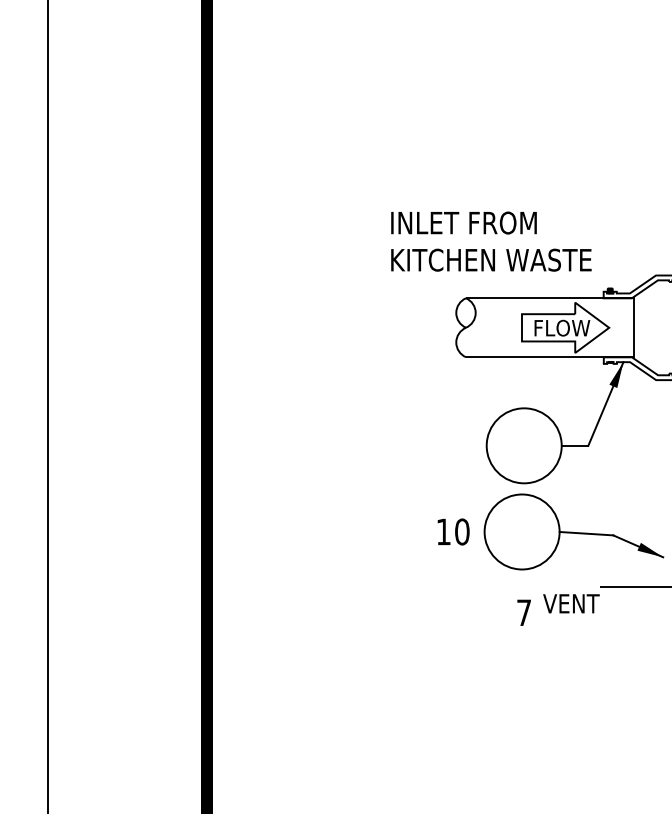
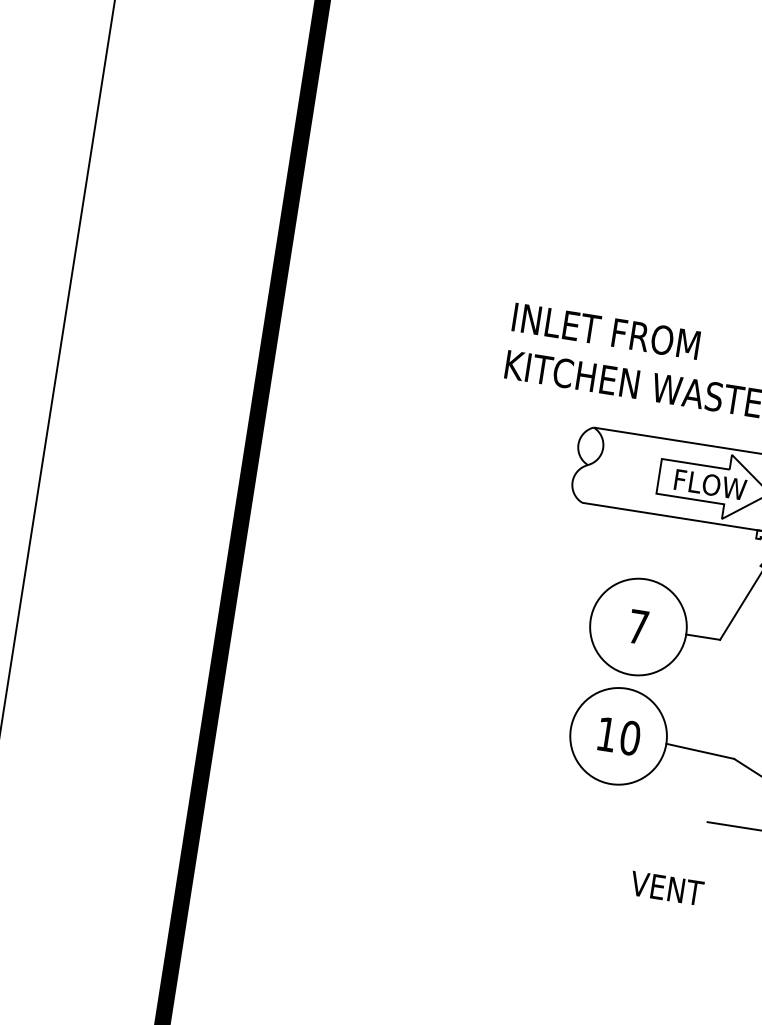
text: (453, 531) -> (619, 735), moved
text: (571, 603) -> (667, 888), moved
text: (523, 612) -> (637, 626), moved

